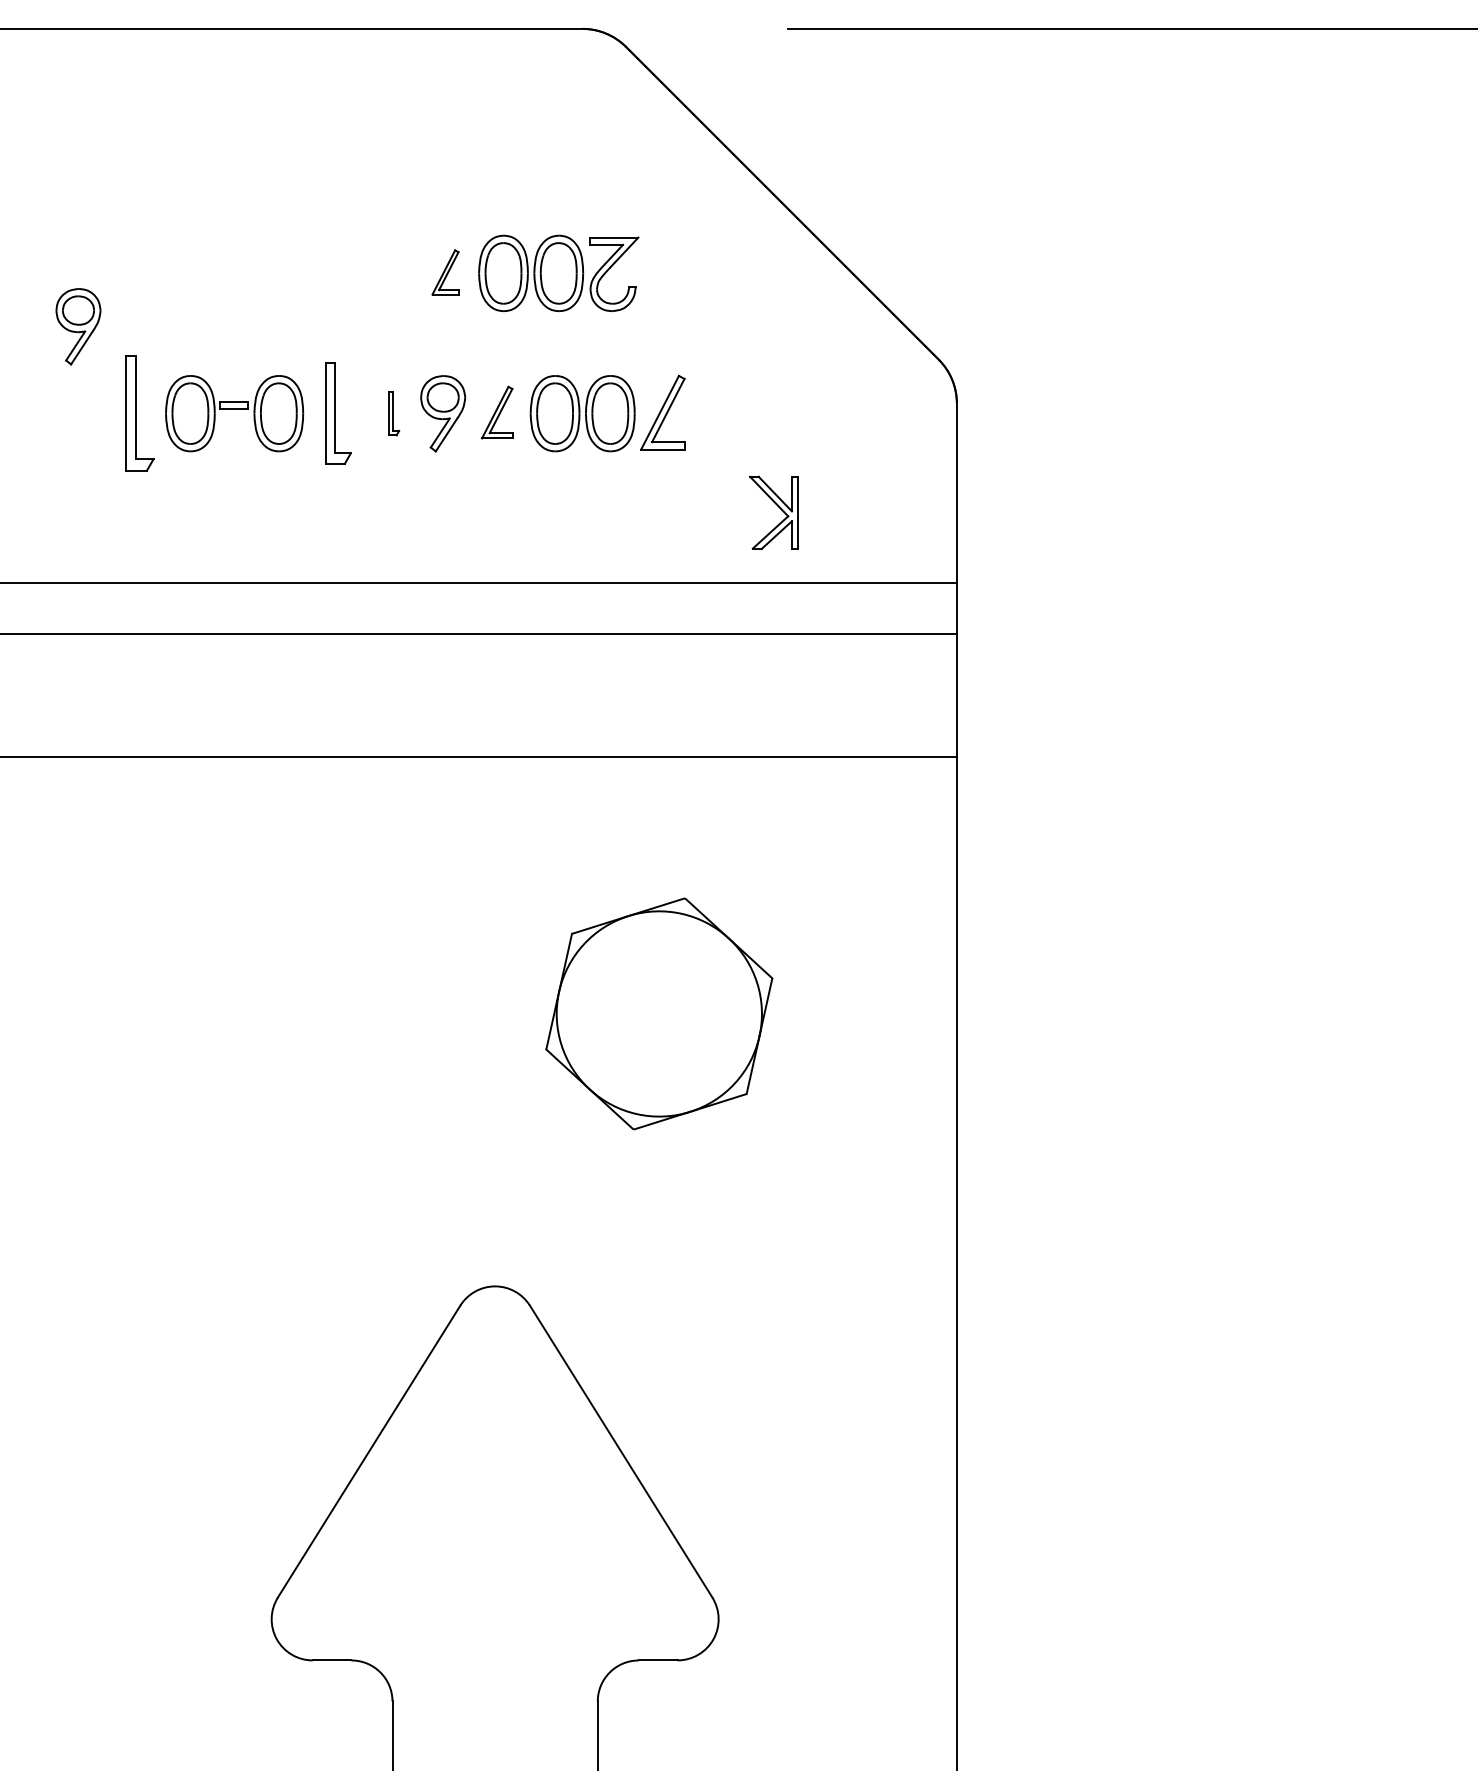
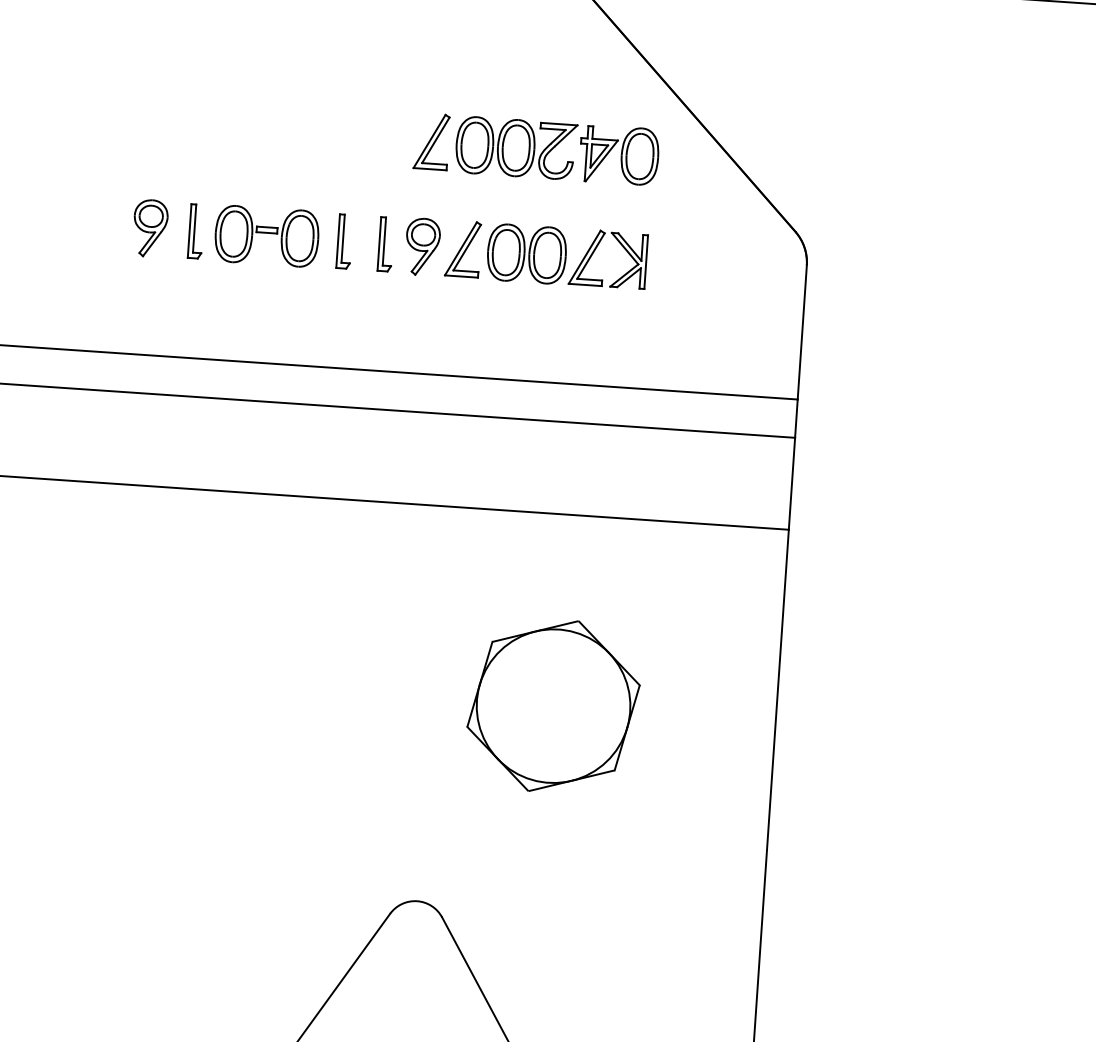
part: (445, 272) -> (431, 141), size x1.67
part: (696, 273) -> (619, 155), added
part: (78, 326) -> (150, 228), moved
part: (497, 412) -> (463, 248), size x1.43
part: (139, 413) -> (195, 231), size x0.62
part: (338, 413) -> (344, 241), size x0.71
part: (393, 413) -> (385, 244), size x1.67
part: (778, 507) -> (631, 257), moved

